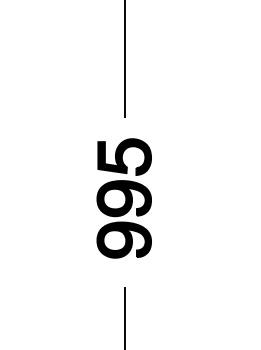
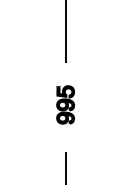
part: (123, 197) -> (65, 104), size x0.6

